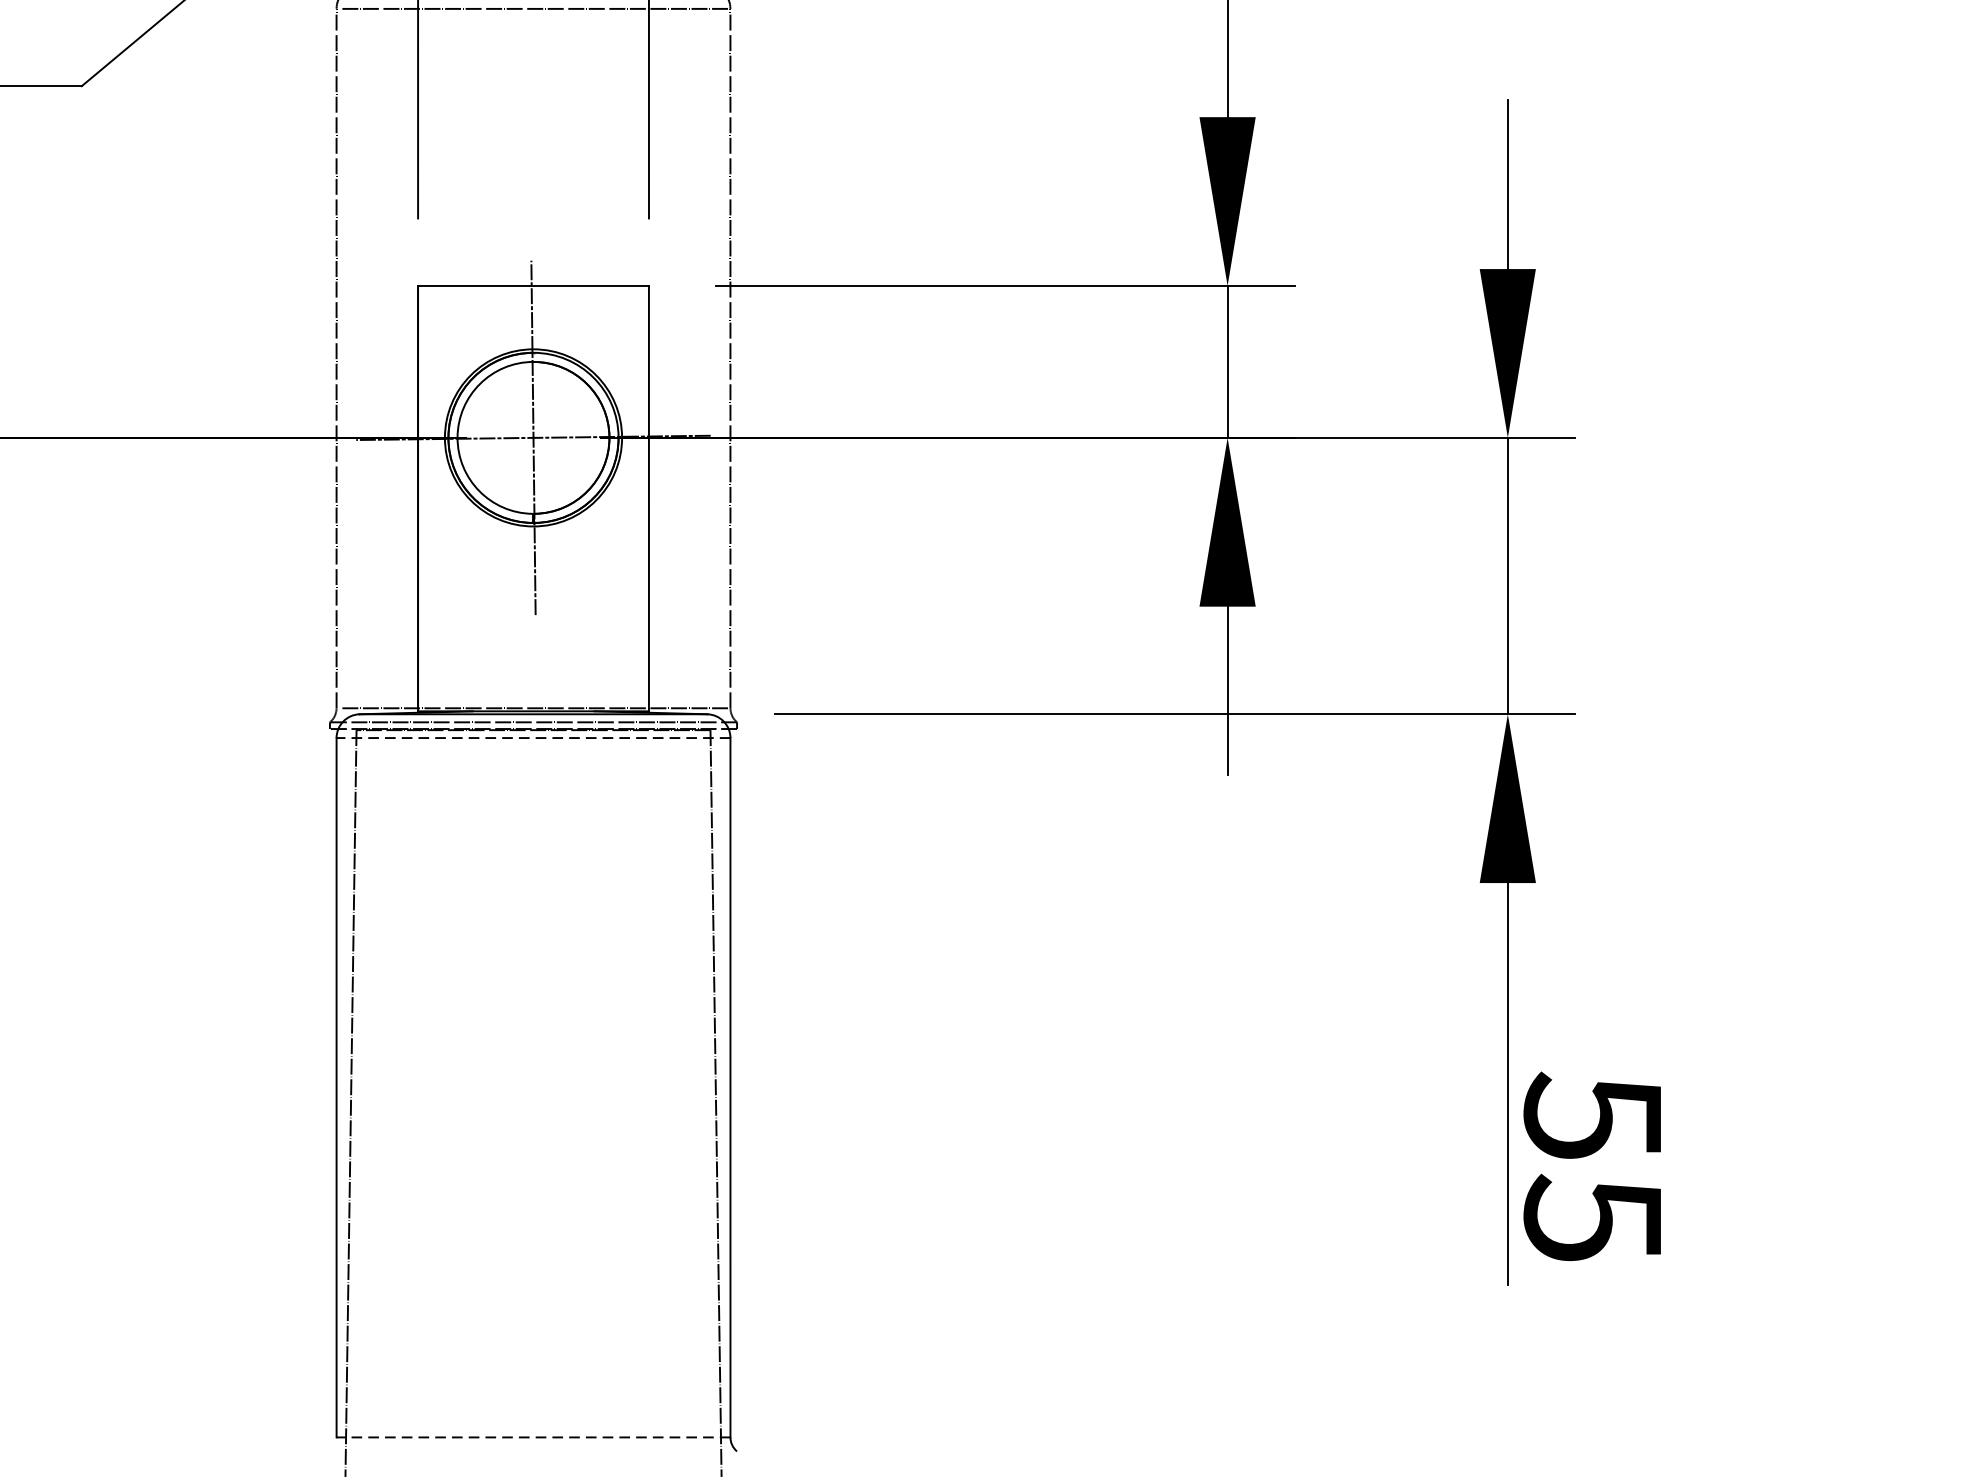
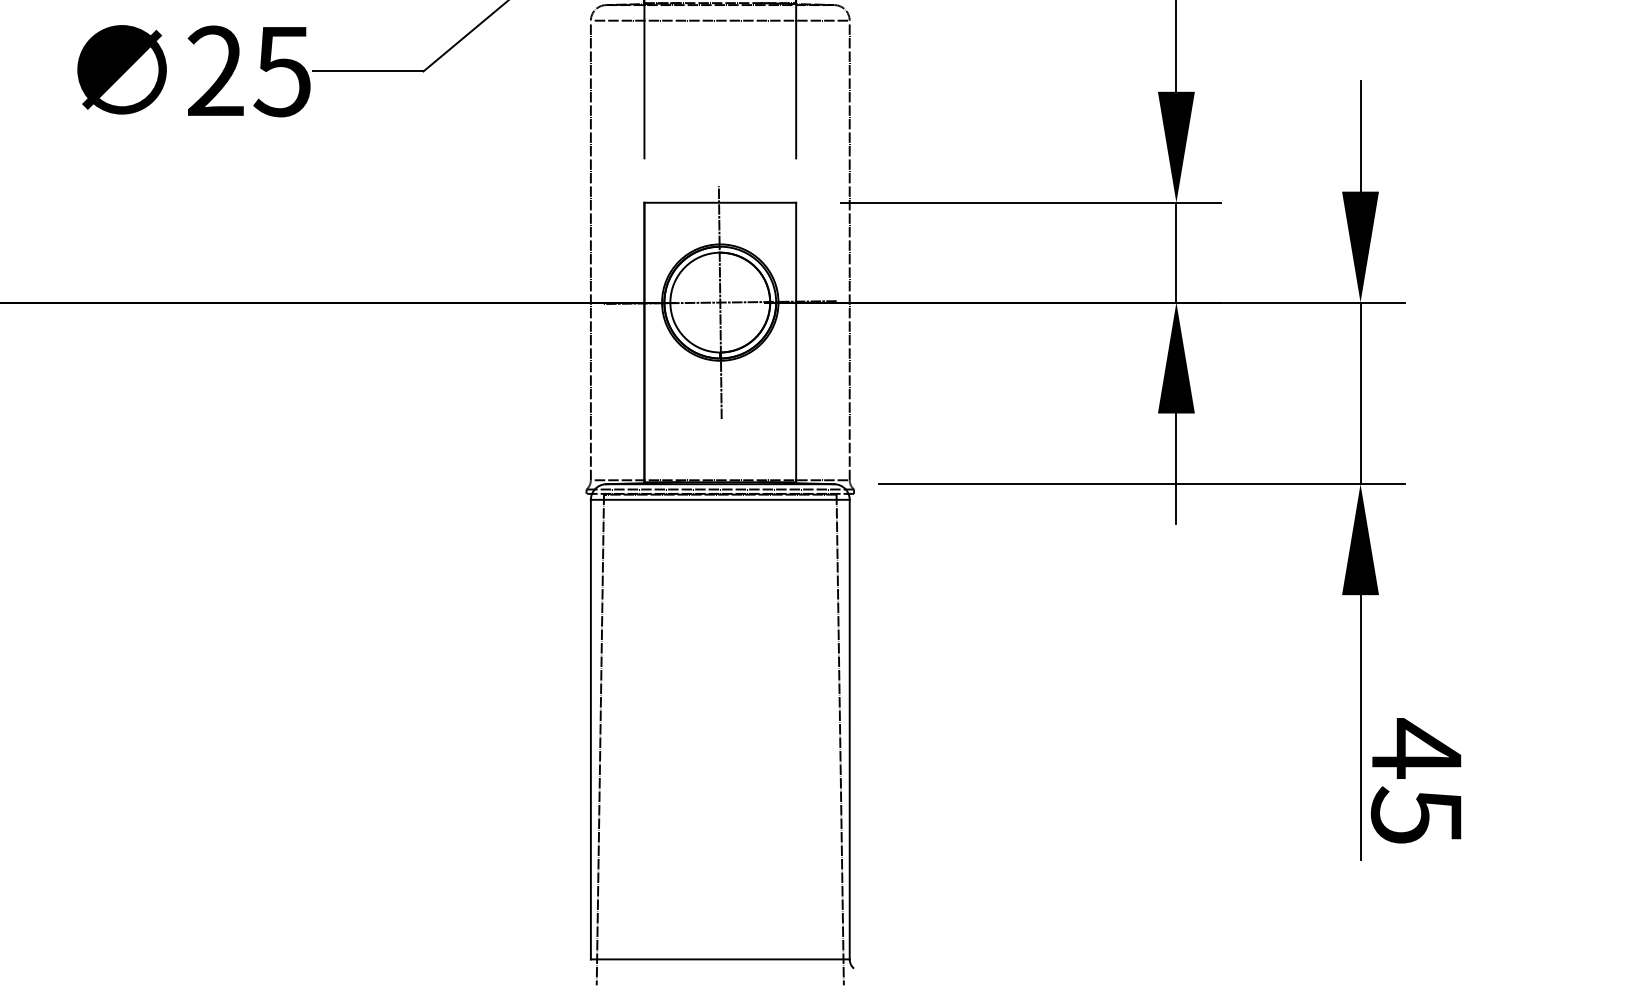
line: (532, 737) -> (719, 499), dashed -> solid
text: (1591, 1116) -> (1415, 748), 55 -> 45
line: (532, 1437) -> (719, 959), dashed -> solid

